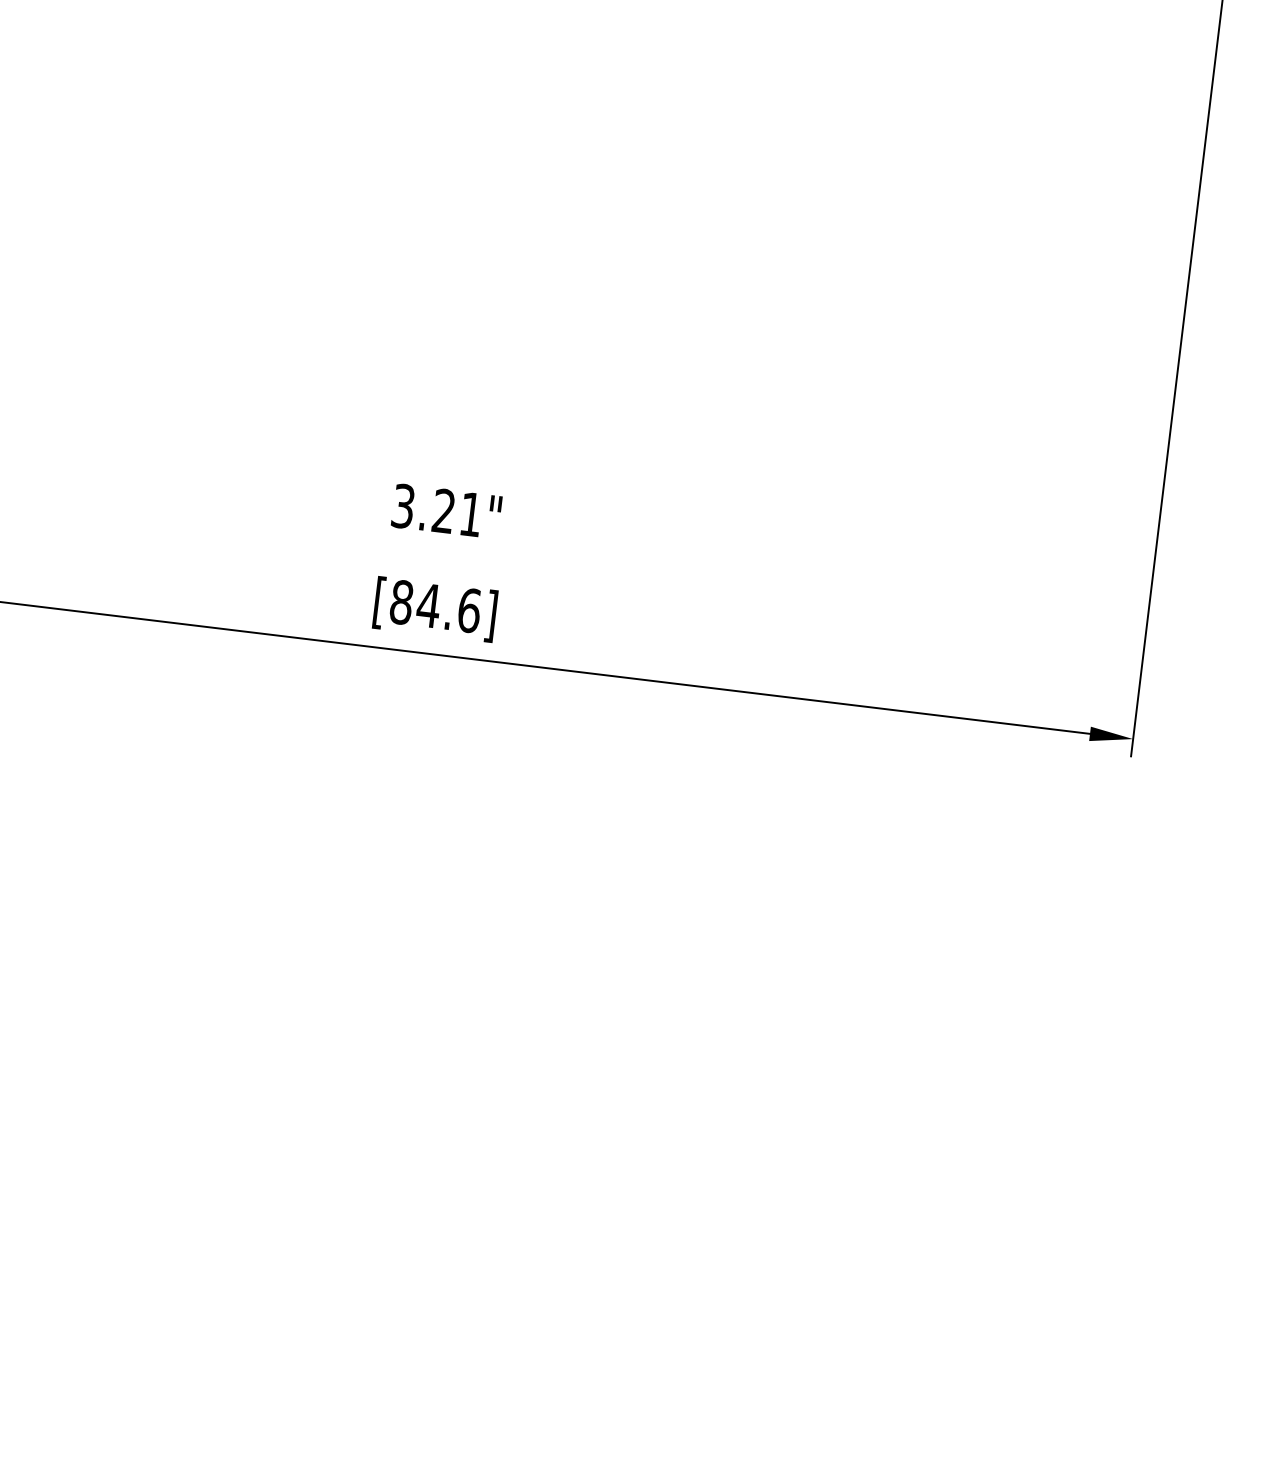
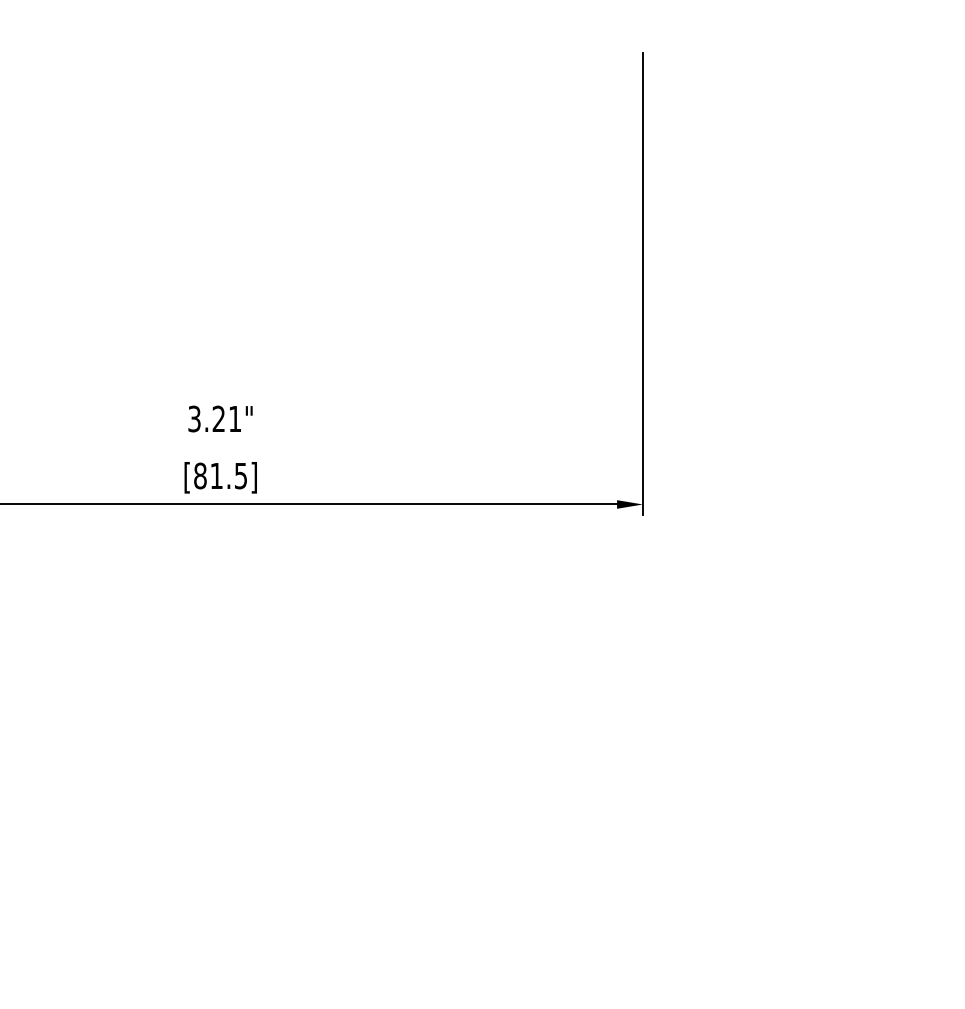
text: (448, 607) -> (228, 475), [84.6] -> [81.5]

